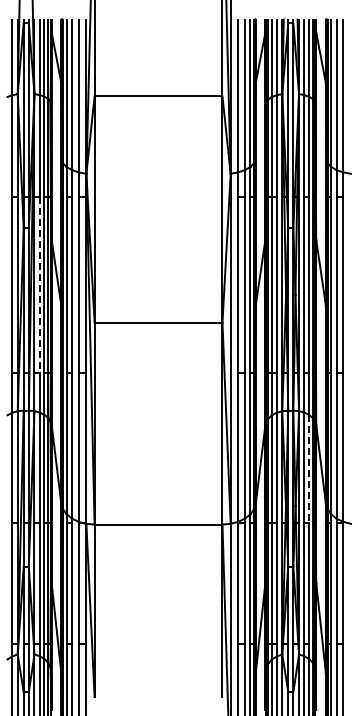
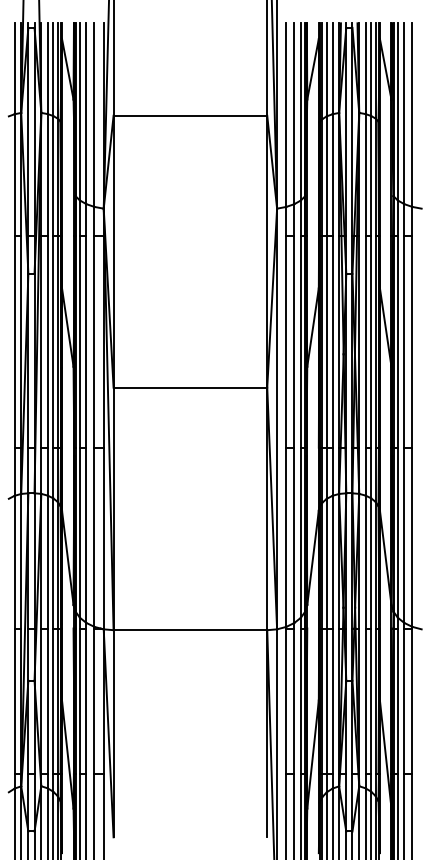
line: (39, 285) -> (47, 342), dashed -> solid
line: (308, 469) -> (370, 563), dashed -> solid

